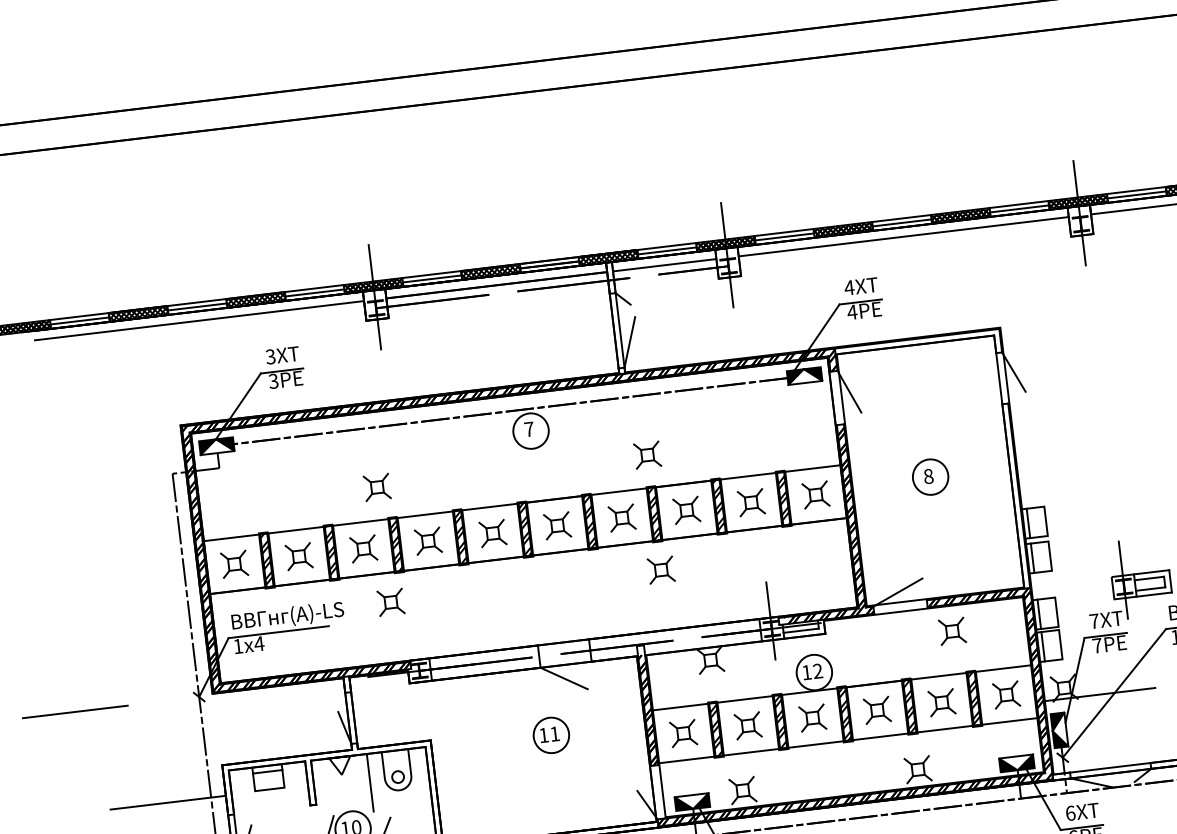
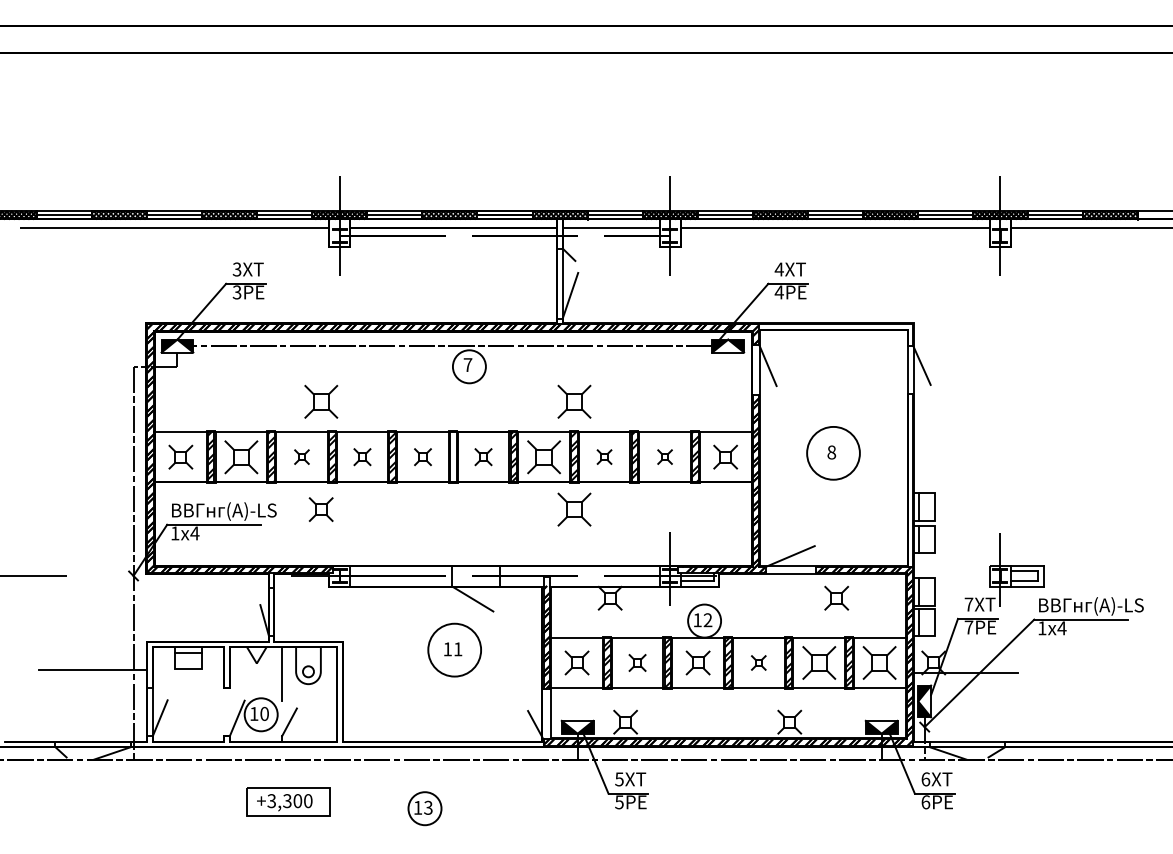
part: (647, 454) -> (574, 401), size x1.4
circle: (930, 476) -> (833, 452), size x1.6
part: (376, 487) -> (320, 401), size x1.4
part: (750, 502) -> (664, 456), size x0.6
part: (686, 509) -> (604, 456), size x0.6
part: (621, 517) -> (543, 456), size x1.4
part: (557, 525) -> (483, 456), size x0.7
hatch: (524, 528) -> (452, 456), removed
part: (492, 532) -> (422, 456), size x0.7
part: (428, 540) -> (362, 456), size x0.7
part: (363, 548) -> (301, 456), size x0.6
part: (299, 555) -> (241, 456), size x1.4
part: (661, 570) -> (574, 509), size x1.4
part: (1006, 694) -> (879, 662), size x1.4
part: (941, 702) -> (818, 662), size x1.4
part: (877, 709) -> (758, 662), size x0.6
part: (748, 725) -> (637, 662), size x0.7
circle: (551, 734) -> (454, 649), size x1.6

